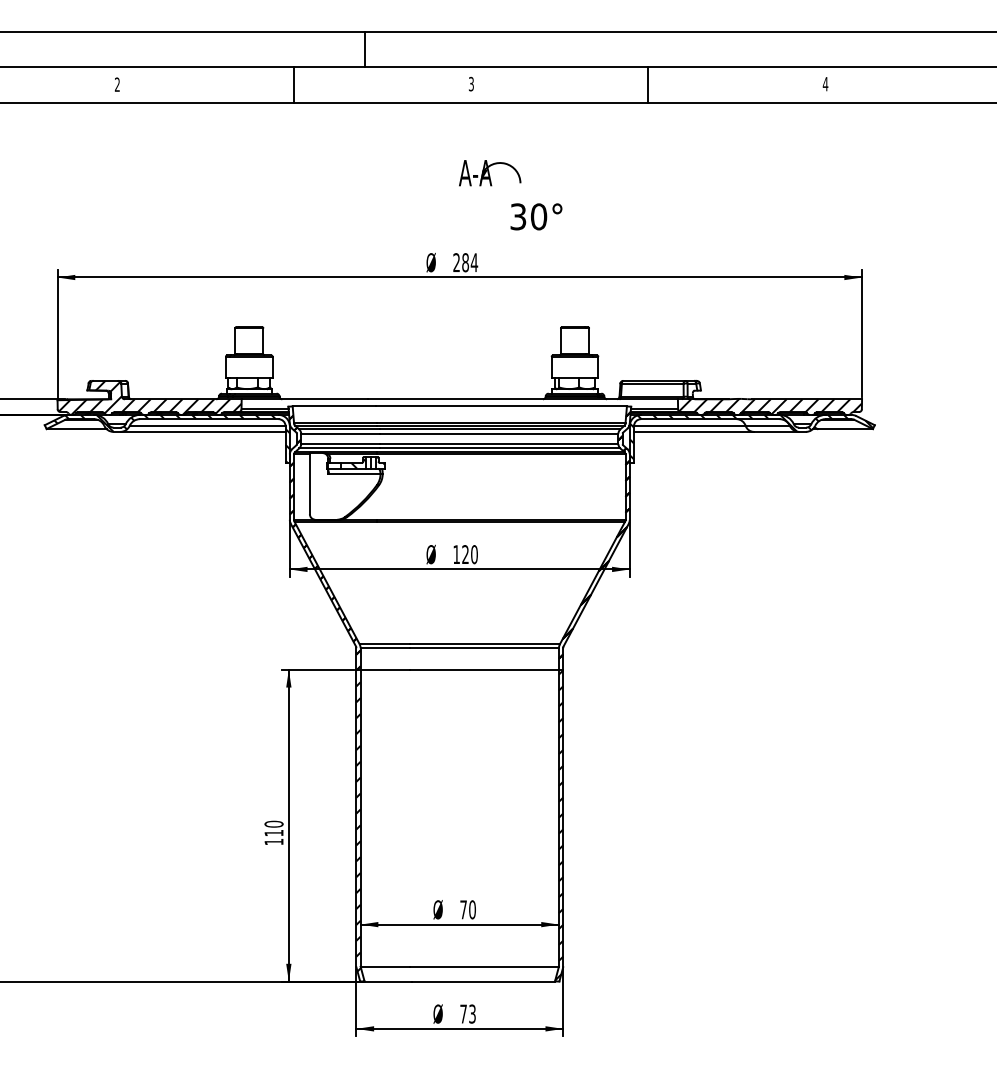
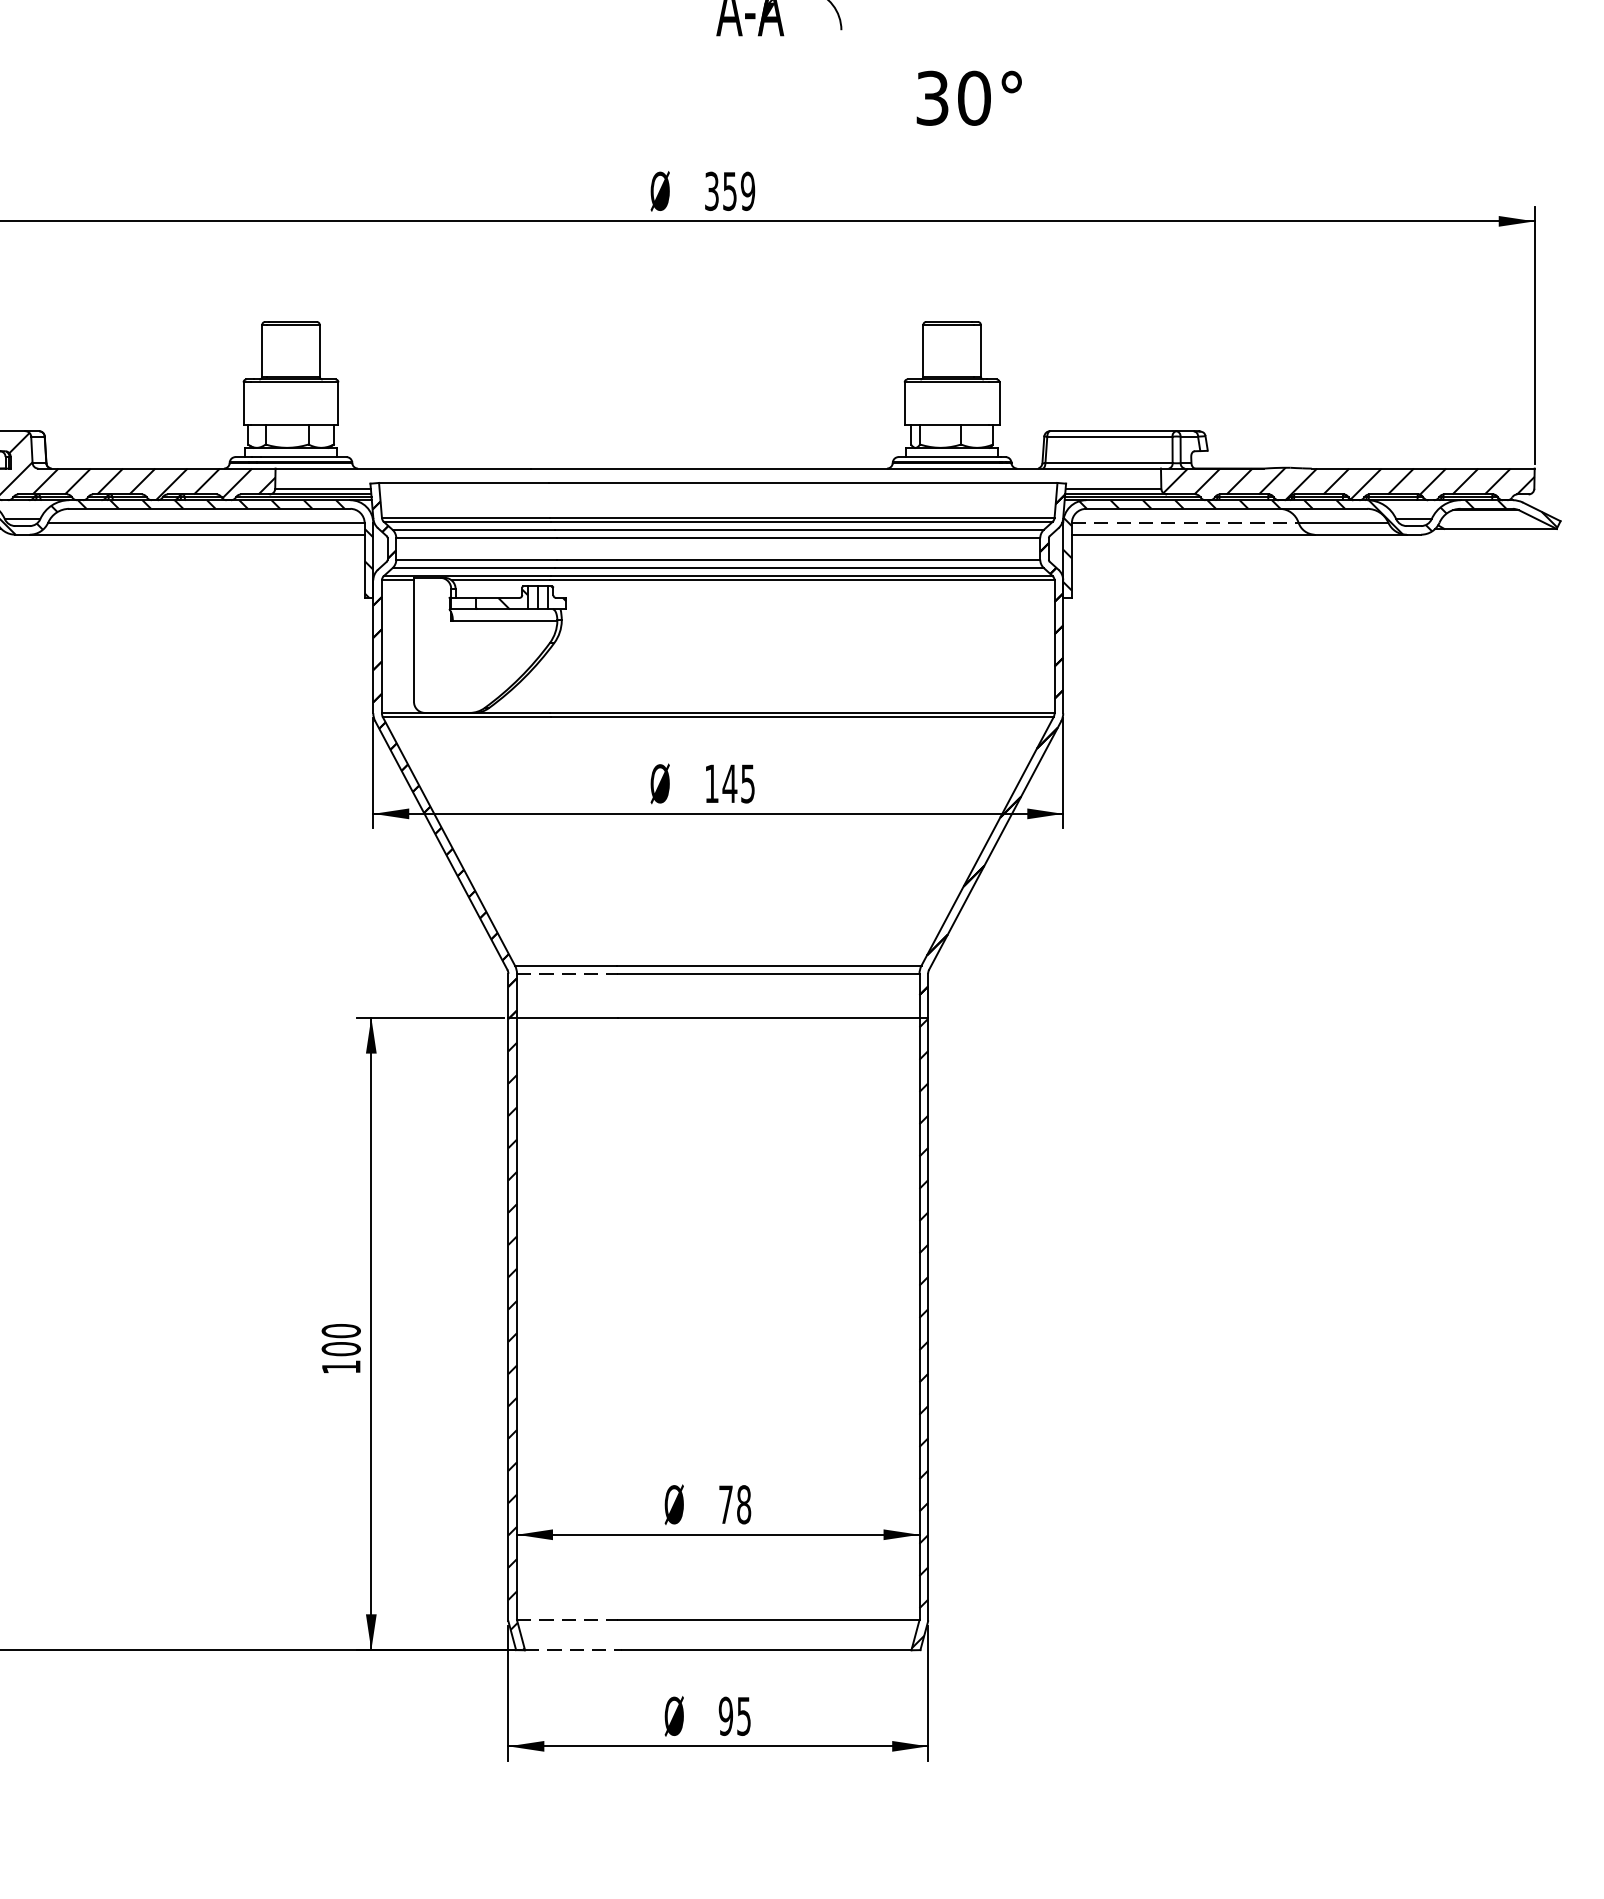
text: (536, 216) -> (969, 97), moved
text: (465, 262) -> (729, 190), 284 -> 359
line: (689, 425) -> (1184, 521), solid -> dashed
text: (469, 554) -> (737, 783), 120 -> 145
line: (385, 648) -> (567, 974), solid -> dashed
text: (273, 832) -> (340, 1347), 110 -> 100
text: (472, 909) -> (744, 1504), 70 -> 78
line: (385, 966) -> (567, 1619), solid -> dashed
line: (388, 981) -> (573, 1650), solid -> dashed
text: (467, 1013) -> (733, 1715), 73 -> 95

